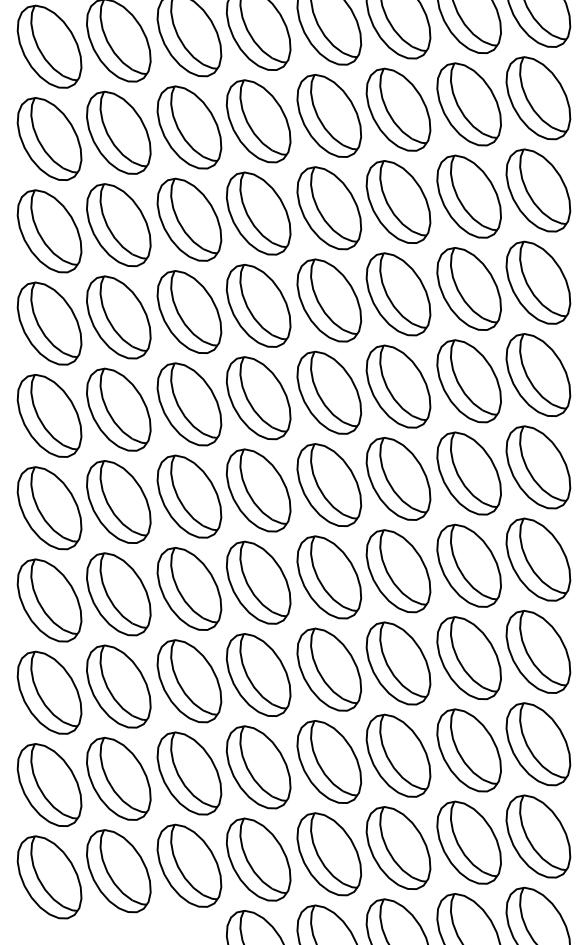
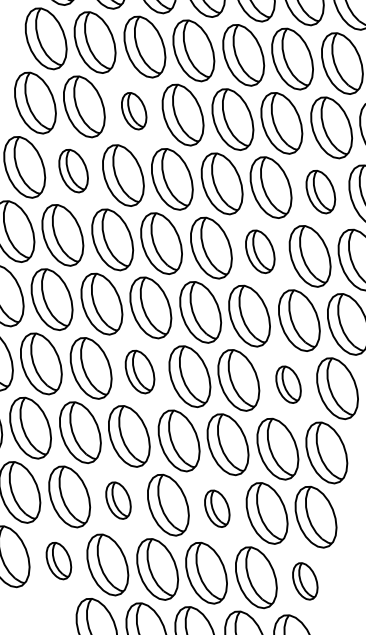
part: (189, 219) -> (134, 111), size x0.6
part: (468, 288) -> (320, 191), size x0.7
part: (118, 317) -> (73, 170), size x0.7
part: (398, 386) -> (260, 251), size x0.7
part: (468, 565) -> (288, 384), size x0.6
part: (258, 582) -> (139, 371), size x0.7
part: (398, 755) -> (217, 508), size x0.6
part: (258, 767) -> (118, 500), size x0.6
part: (538, 836) -> (305, 581), size x0.6
part: (189, 865) -> (58, 560), size x0.6

